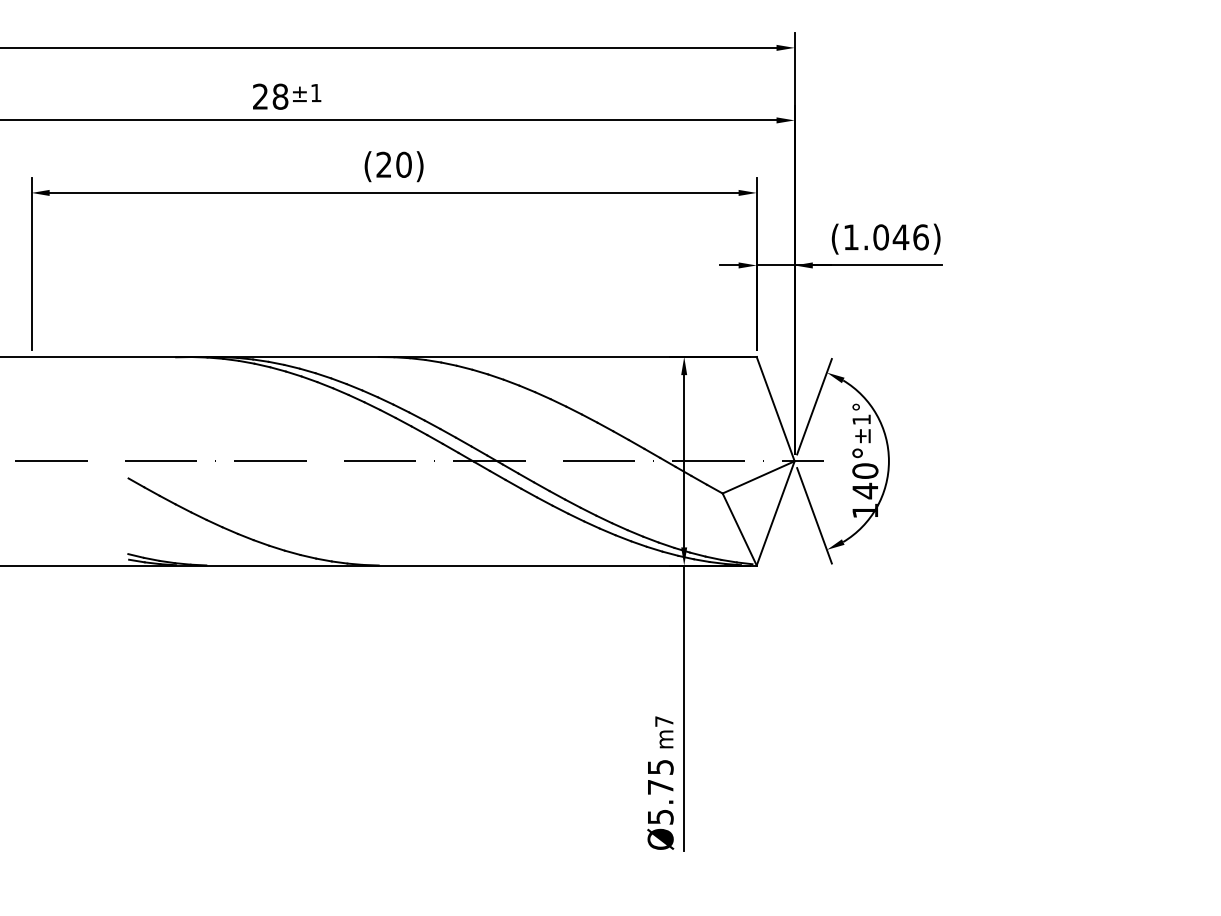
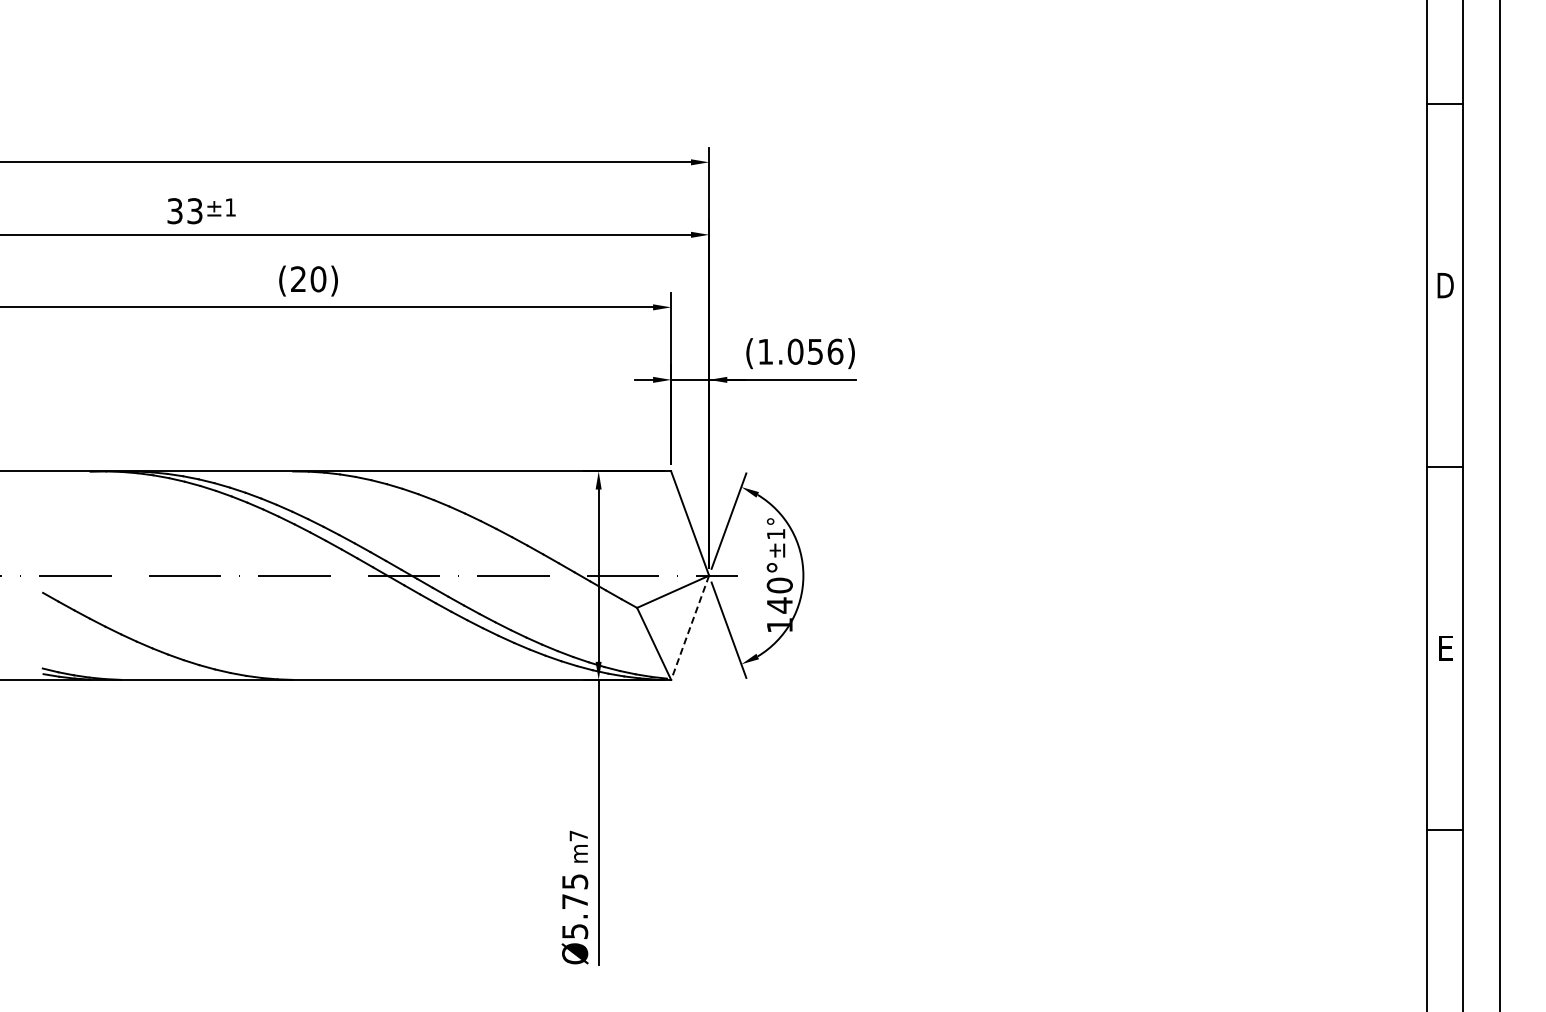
text: (270, 97) -> (184, 211), 28 -> 33
text: (901, 237) -> (815, 351), (1.046) -> (1.056)
line: (775, 514) -> (689, 628), solid -> dashed

